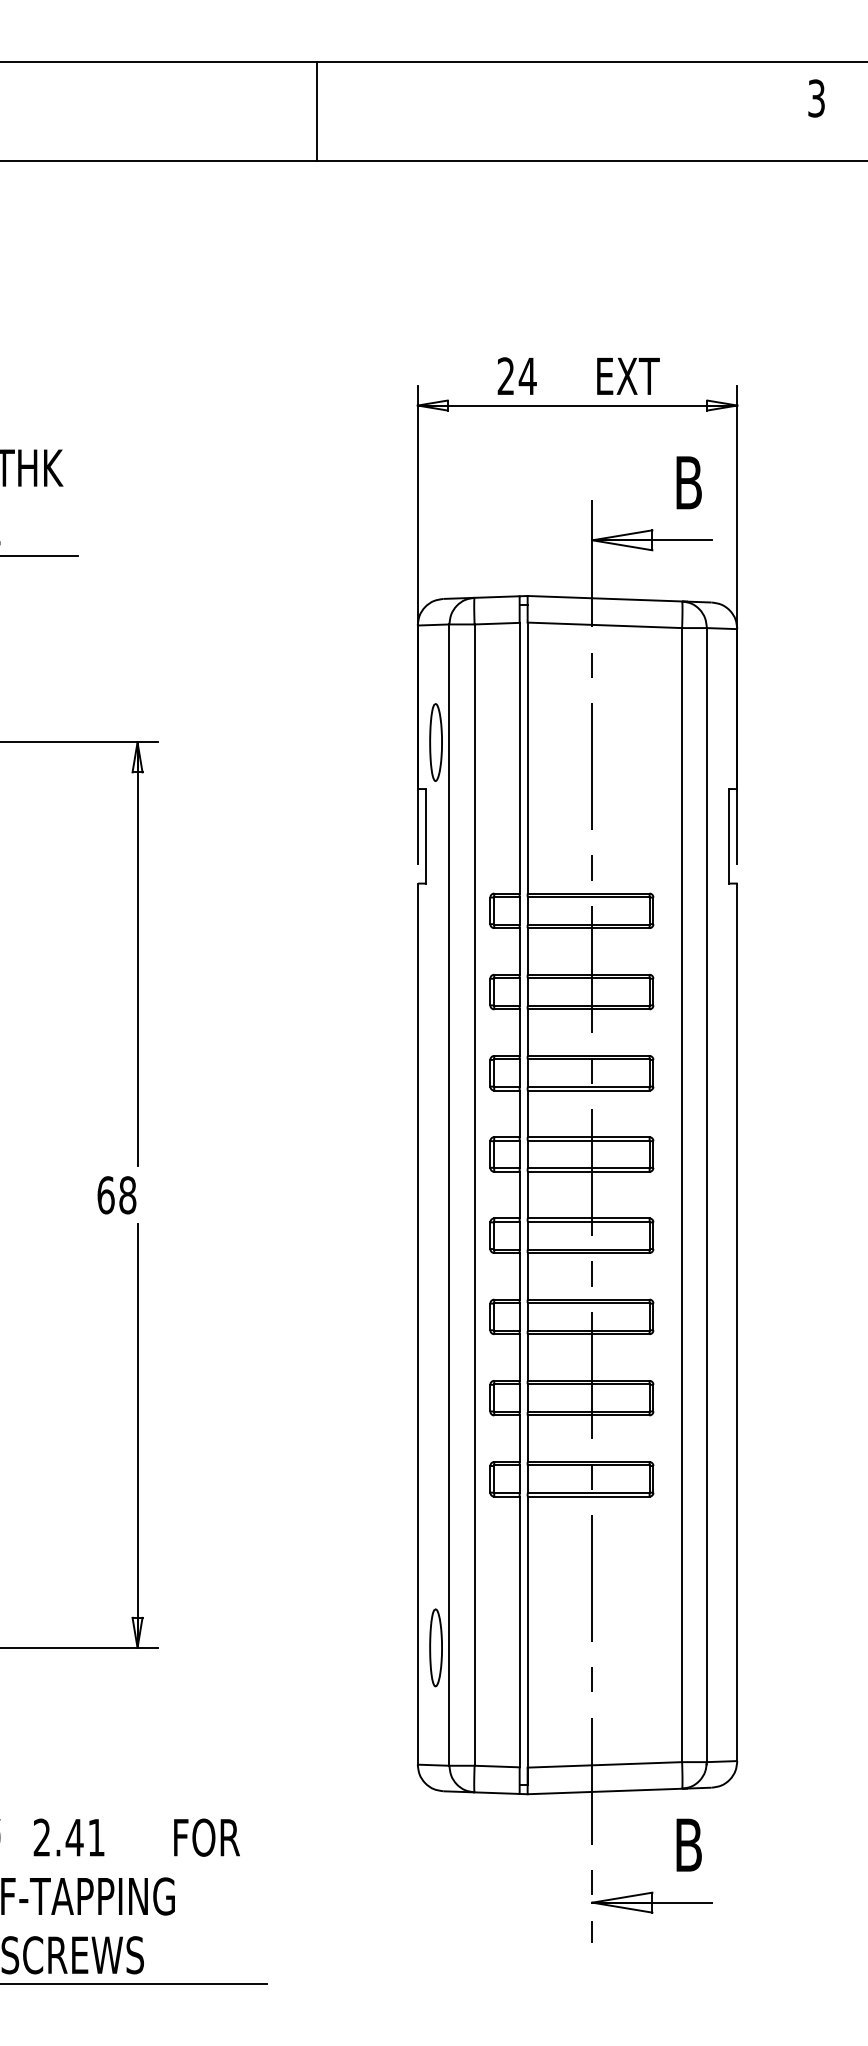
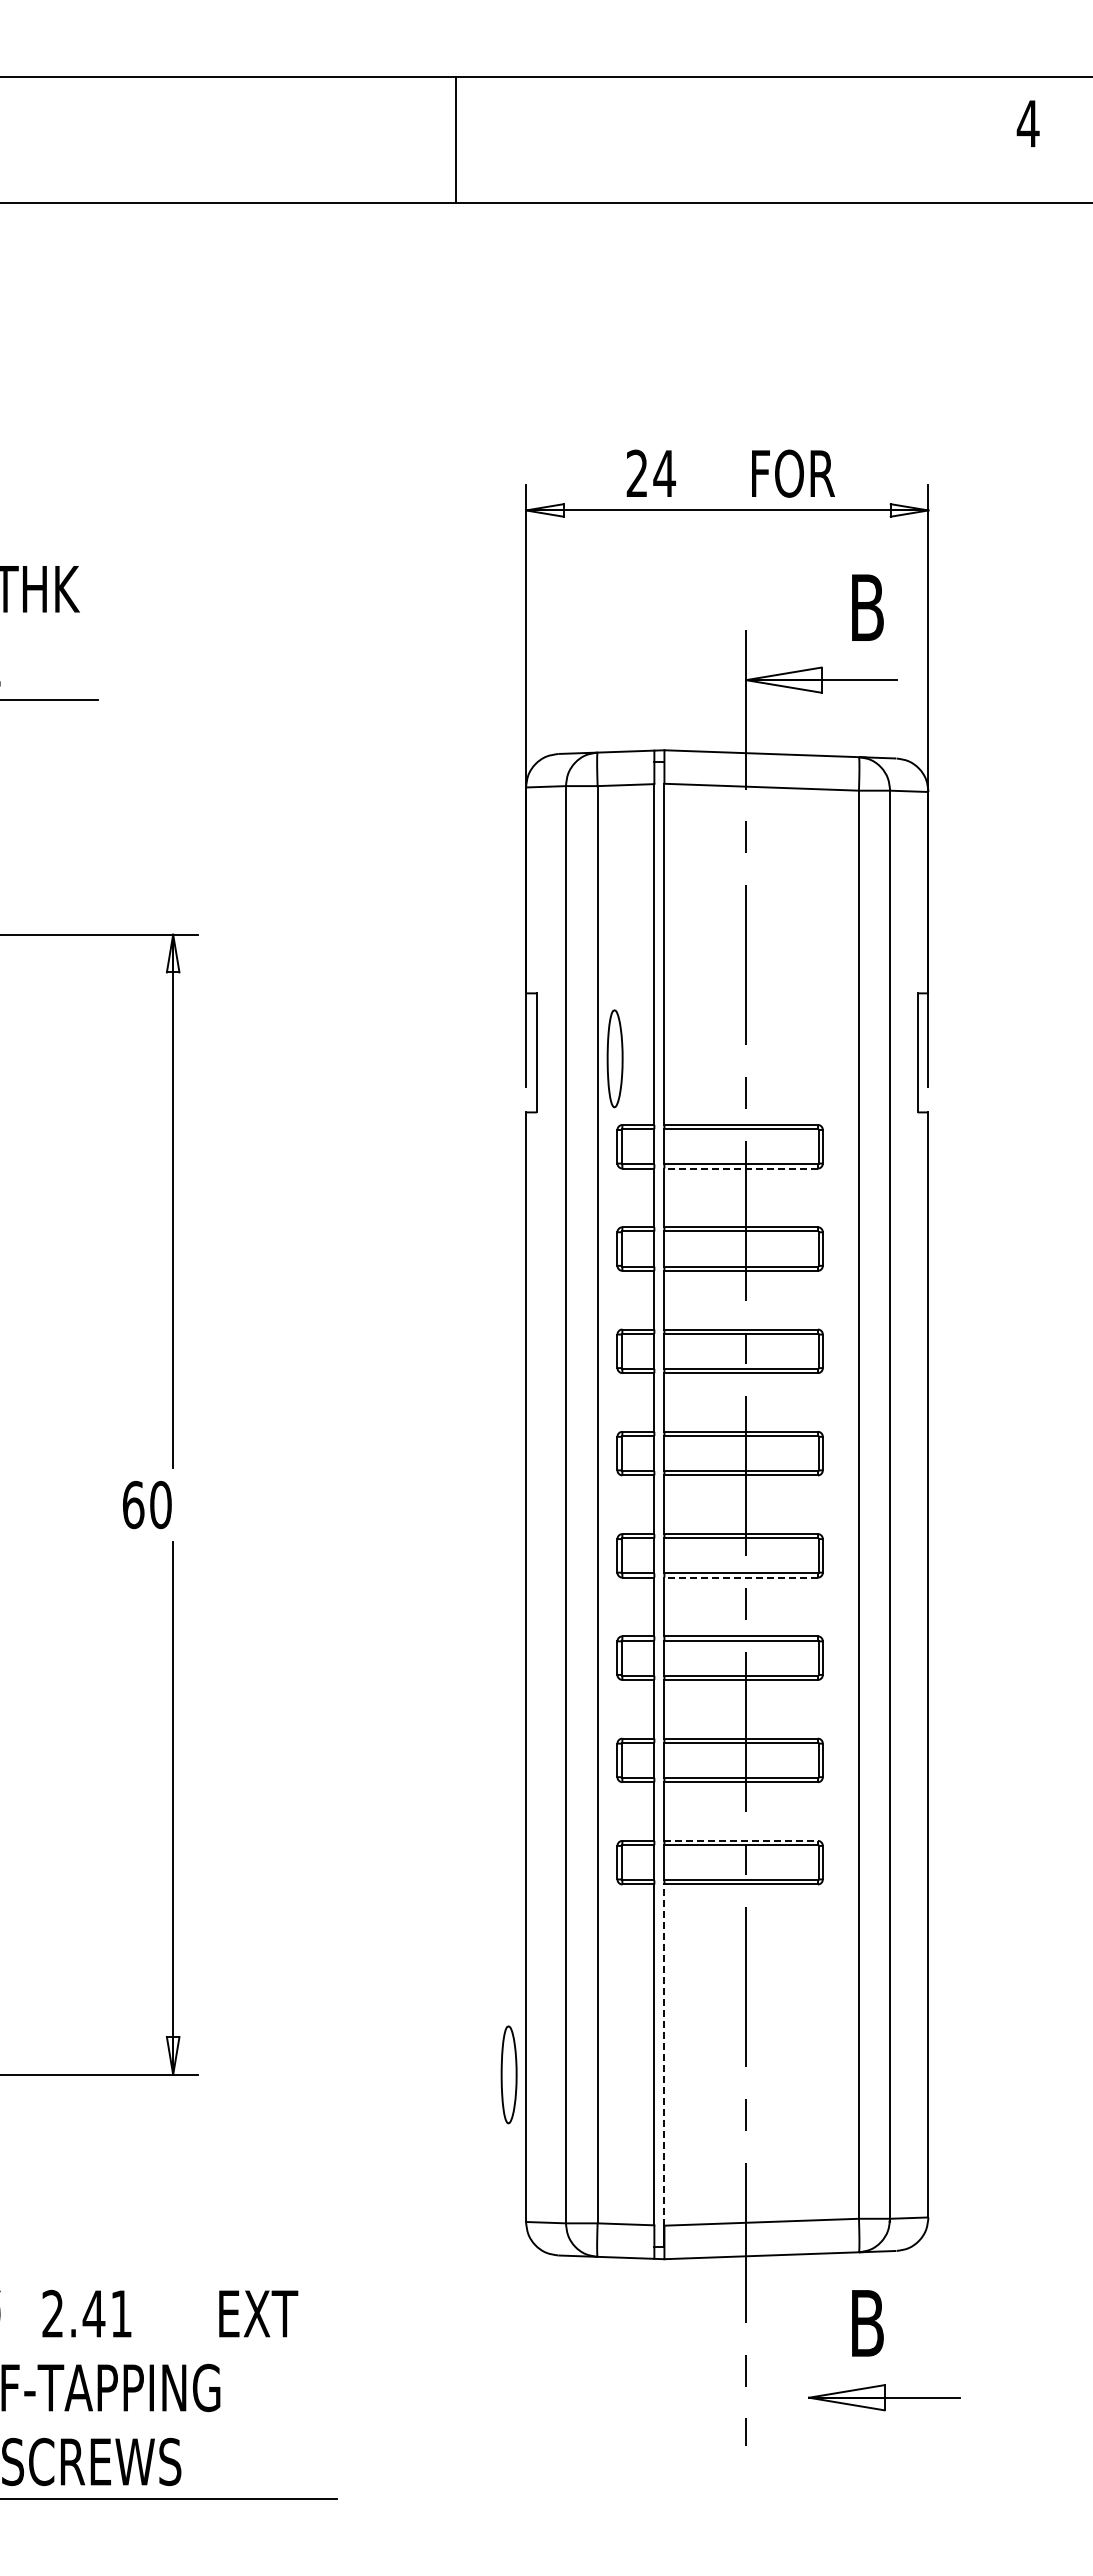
text: (815, 98) -> (1027, 123), 3 -> 4
line: (317, 111) -> (455, 140), moved
text: (631, 376) -> (795, 473), EXT -> FOR
part: (435, 742) -> (614, 1058), moved
line: (588, 928) -> (741, 1168), solid -> dashed
text: (127, 1194) -> (160, 1504), 68 -> 60
line: (588, 1252) -> (741, 1577), solid -> dashed
line: (588, 1461) -> (741, 1840), solid -> dashed
line: (527, 1632) -> (664, 2055), solid -> dashed
part: (435, 1647) -> (508, 2074), moved
text: (208, 1837) -> (262, 2313), FOR -> EXT
part: (652, 1902) -> (884, 2397), moved

